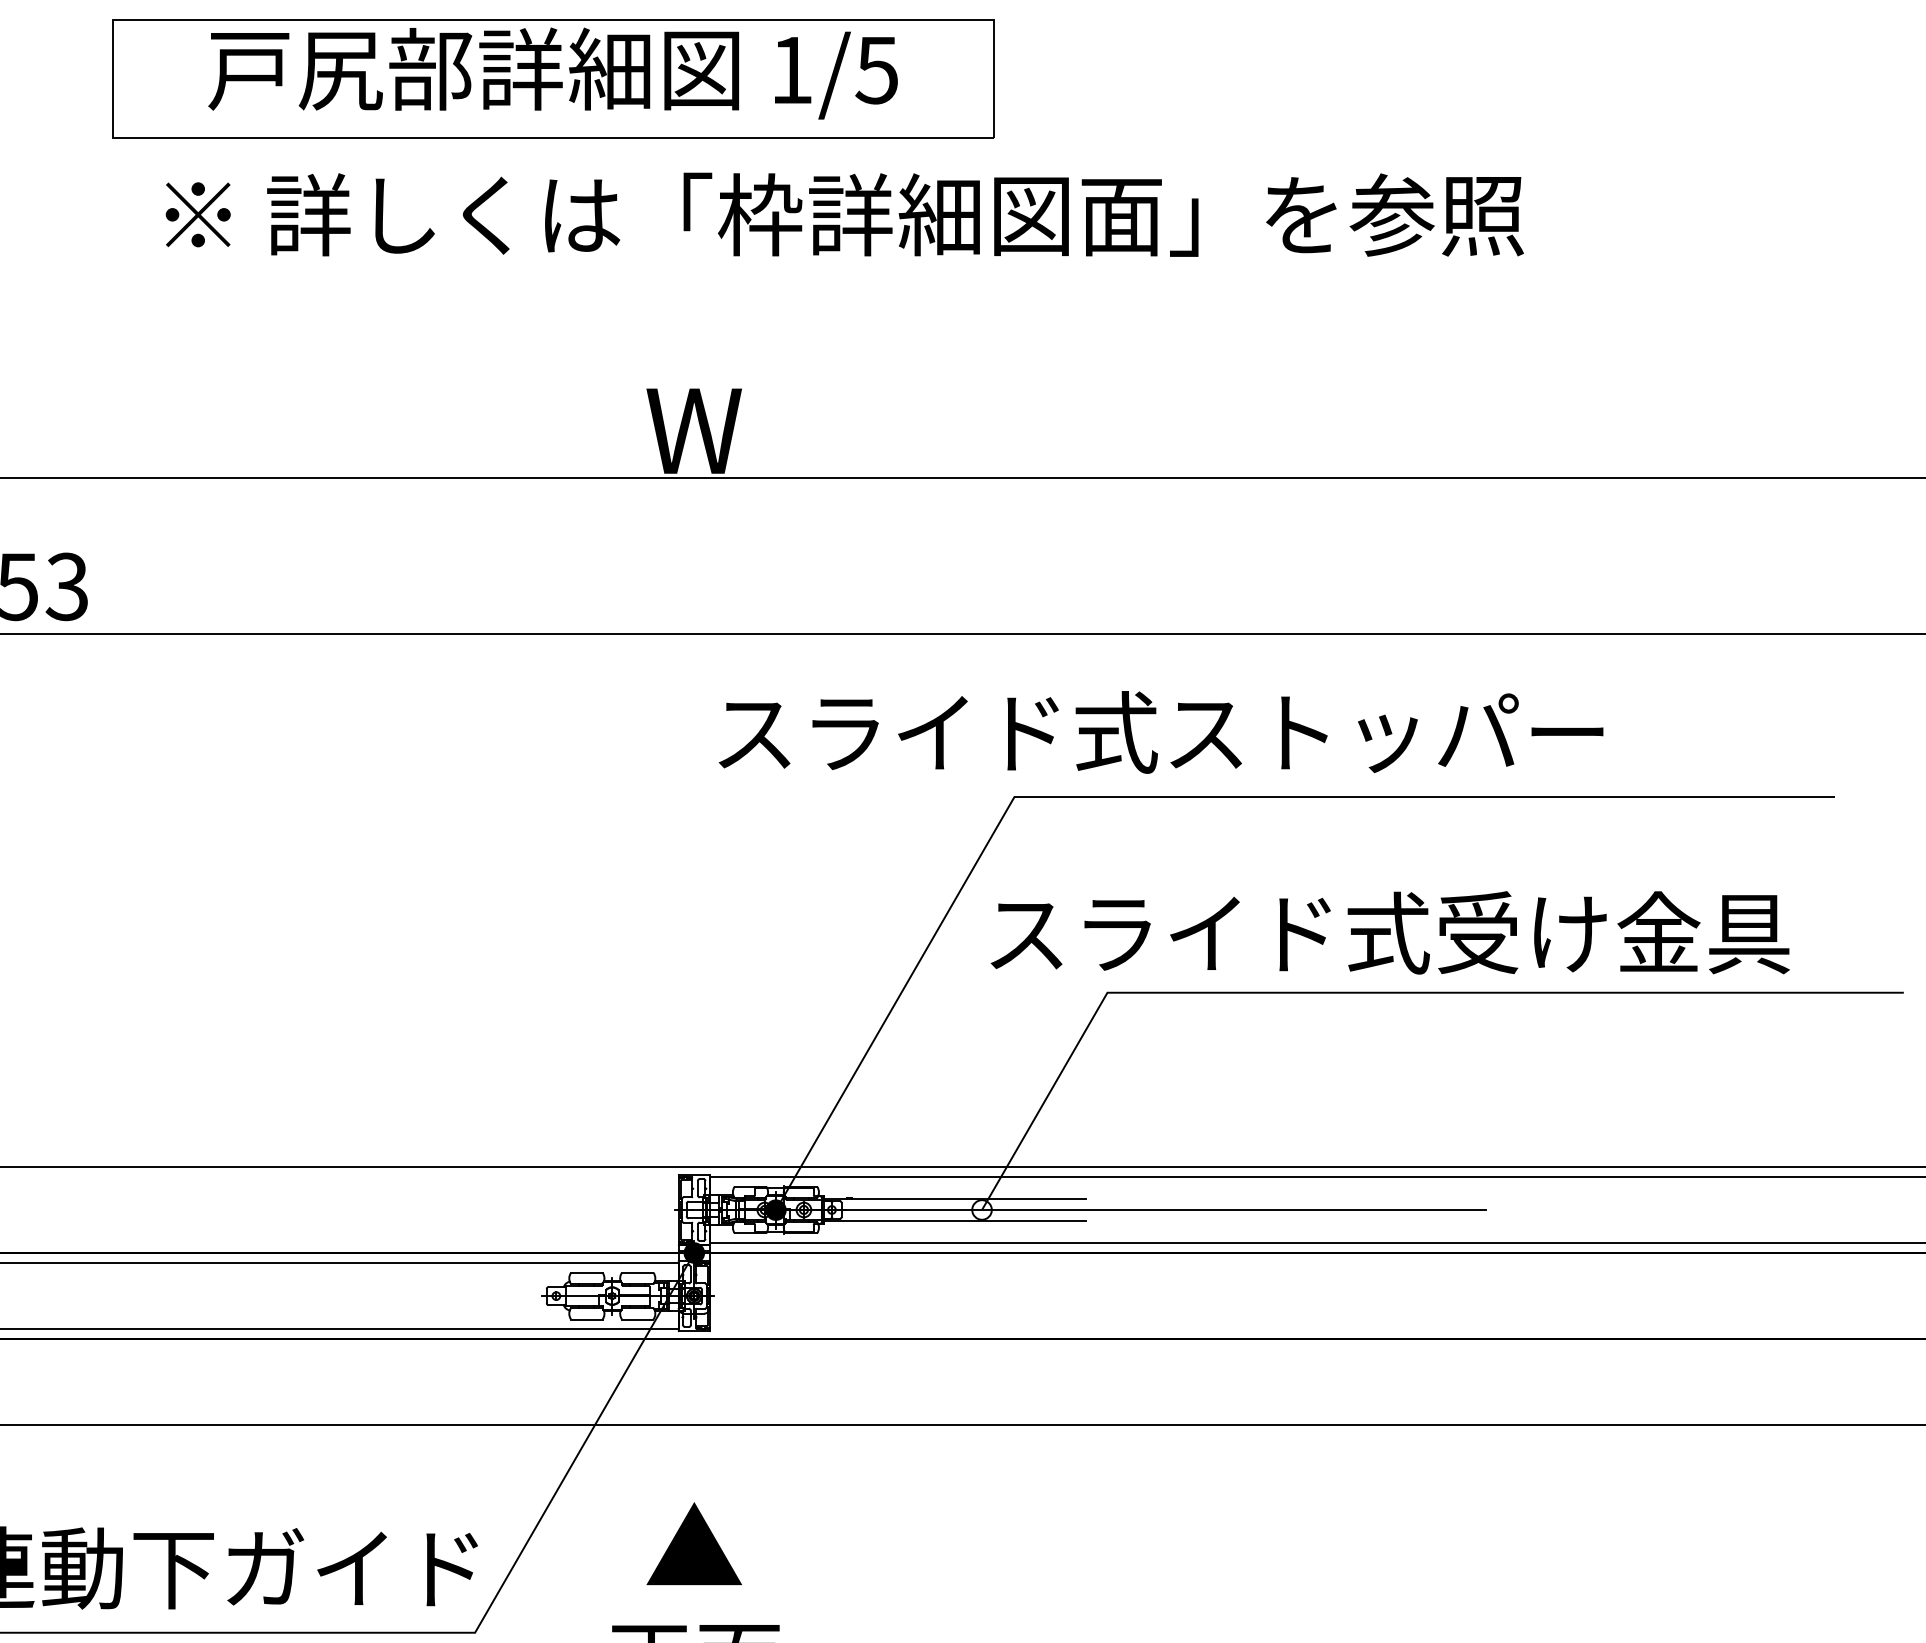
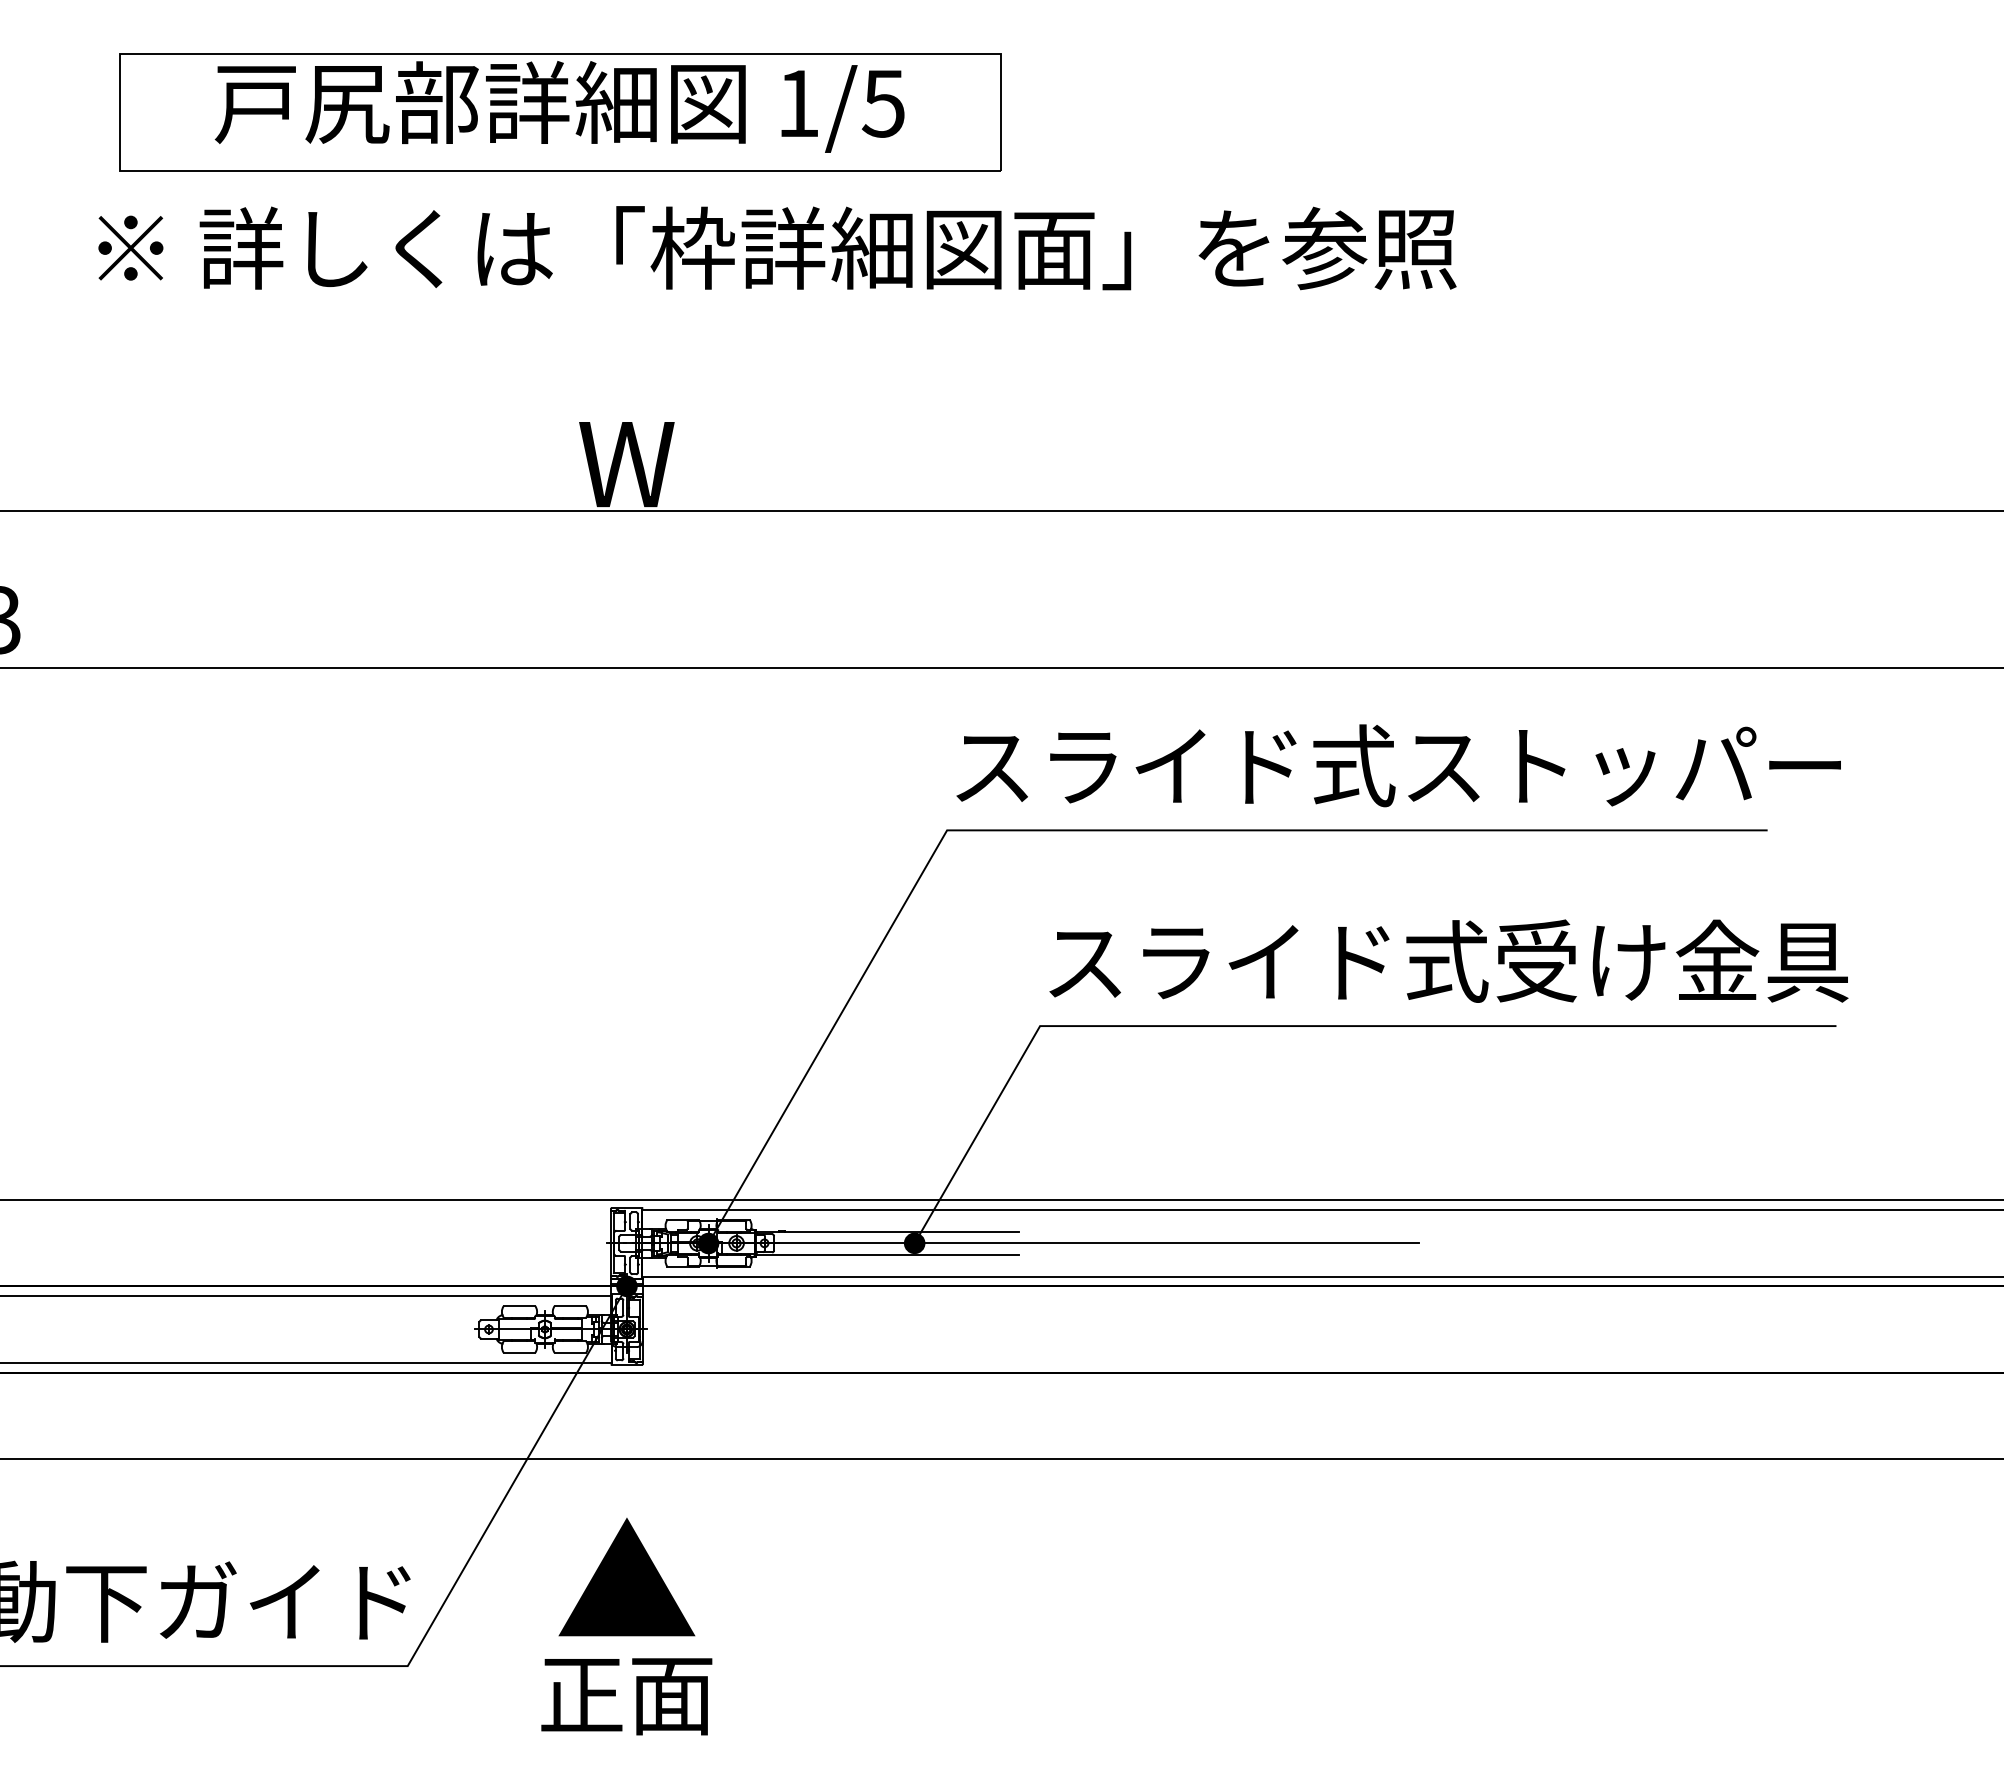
part: (553, 79) -> (560, 112), moved
text: (1160, 732) -> (1398, 765), moved
text: (1389, 932) -> (1448, 960), moved
fill: (981, 1210) -> (914, 1243), added
part: (693, 1543) -> (626, 1576), size x1.43

